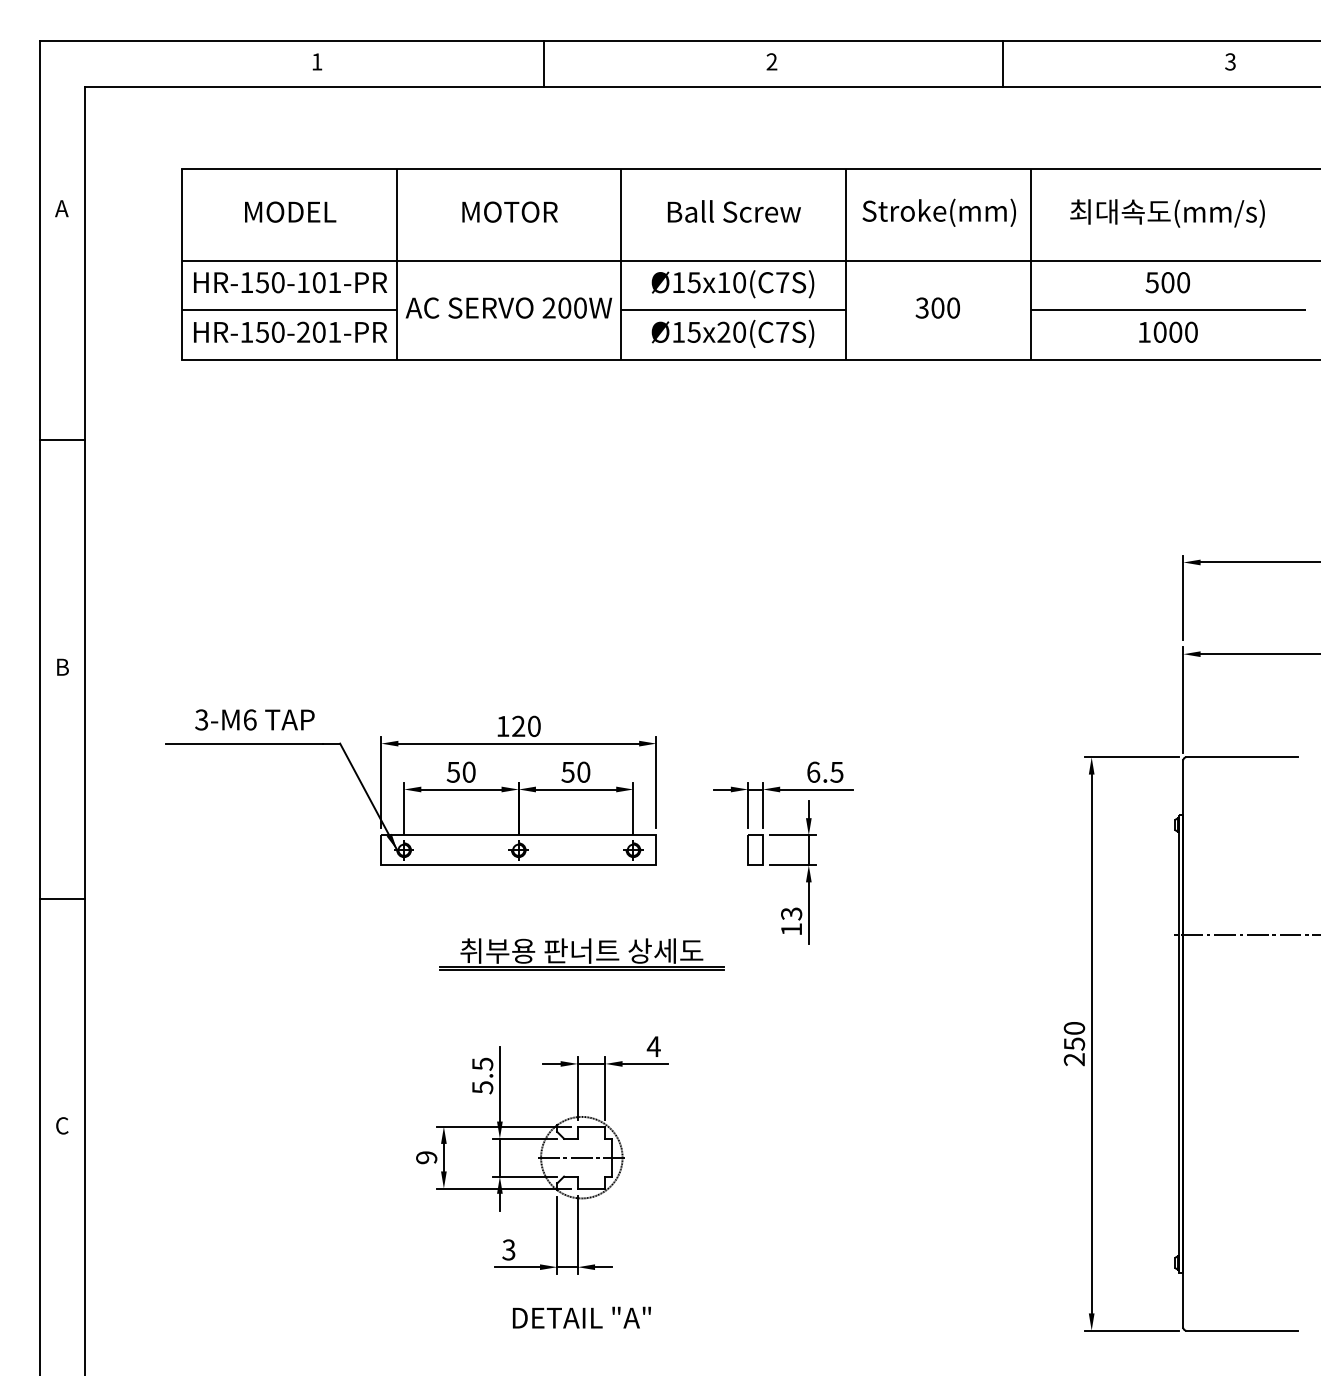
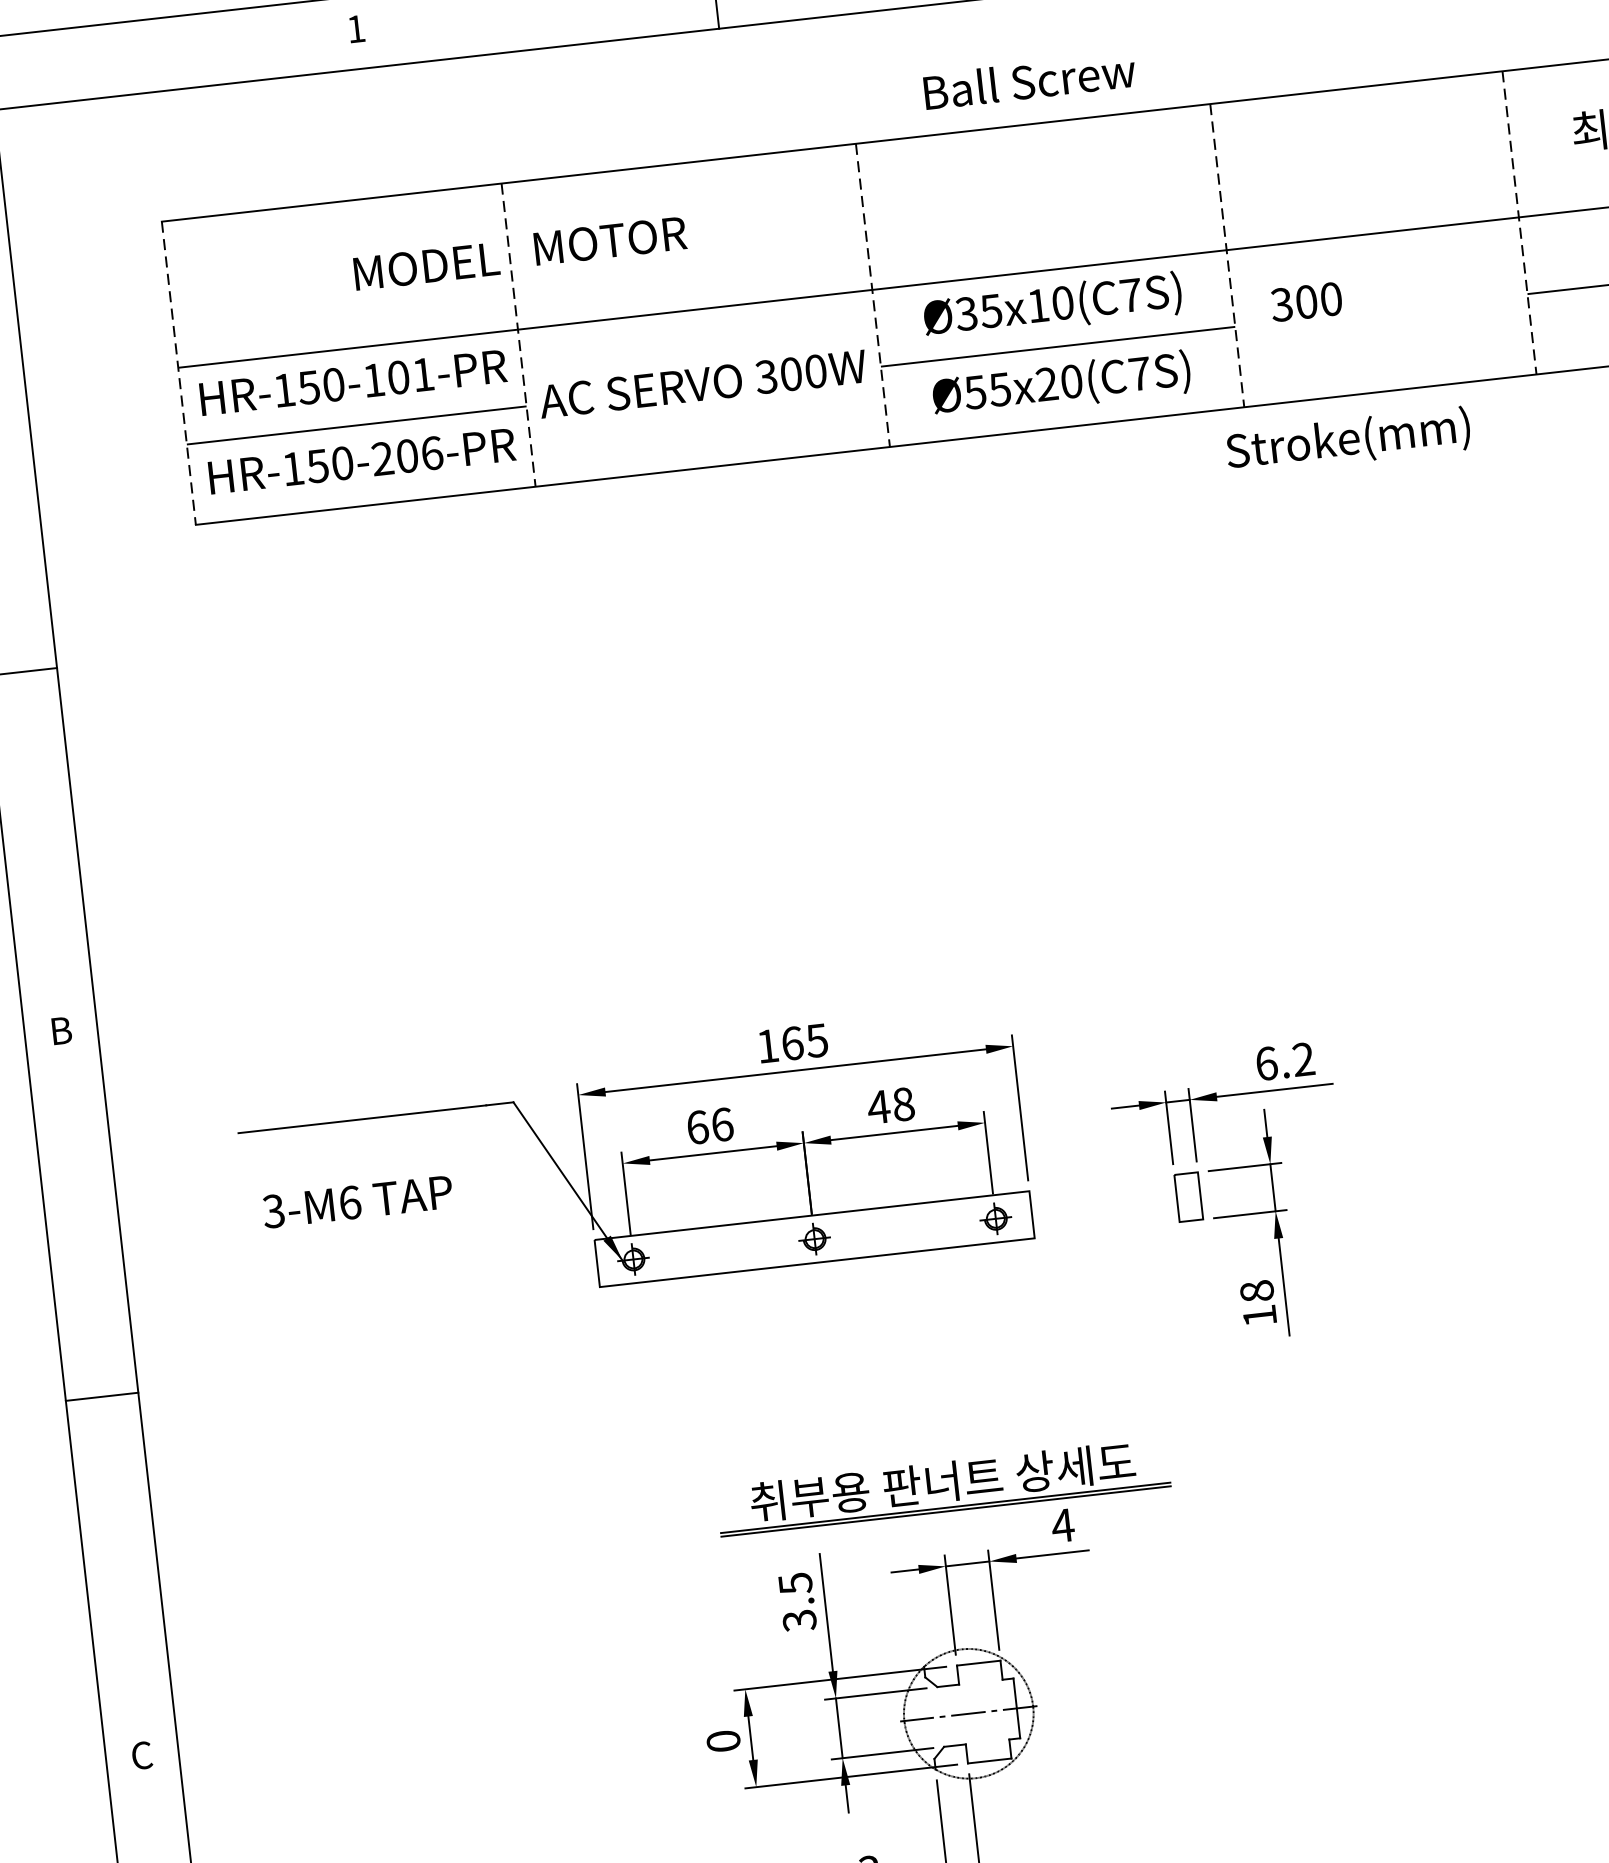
text: (290, 211) -> (426, 265), moved
text: (509, 211) -> (609, 240), moved
text: (733, 211) -> (1028, 81), moved
text: (938, 212) -> (1347, 440), moved
line: (182, 264) -> (179, 373), solid -> dashed
line: (397, 264) -> (519, 334), solid -> dashed
line: (621, 264) -> (873, 295), solid -> dashed
line: (845, 264) -> (1227, 255), solid -> dashed
line: (1030, 264) -> (1519, 222), solid -> dashed
text: (678, 282) -> (966, 313), Ø15x10(C7S) -> Ø35x10(C7S)
text: (937, 307) -> (1305, 301), moved
text: (548, 308) -> (765, 377), 200W -> 300W
text: (334, 331) -> (431, 452), HR-150-201-PR -> HR-150-206-PR
text: (678, 332) -> (975, 392), Ø15x20(C7S) -> Ø55x20(C7S)
text: (254, 719) -> (357, 1201), moved
text: (526, 726) -> (804, 1042), 120 -> 165
text: (460, 771) -> (708, 1125), 50 -> 66
text: (836, 771) -> (1302, 1058), 6.5 -> 6.2
text: (575, 772) -> (890, 1106), 50 -> 48
text: (791, 913) -> (1256, 1290), 13 -> 18
part: (581, 954) -> (942, 1487), moved
text: (482, 1087) -> (799, 1620), 5.5 -> 3.5
text: (426, 1157) -> (723, 1741), 9 -> 0

